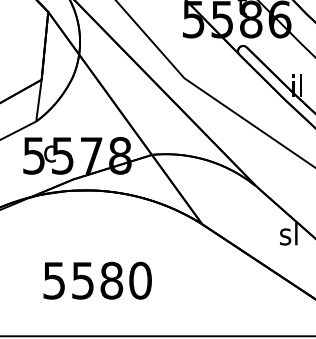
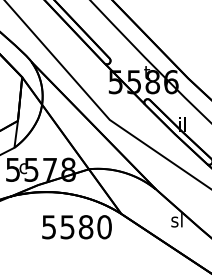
text: (96, 281) -> (76, 227), moved

